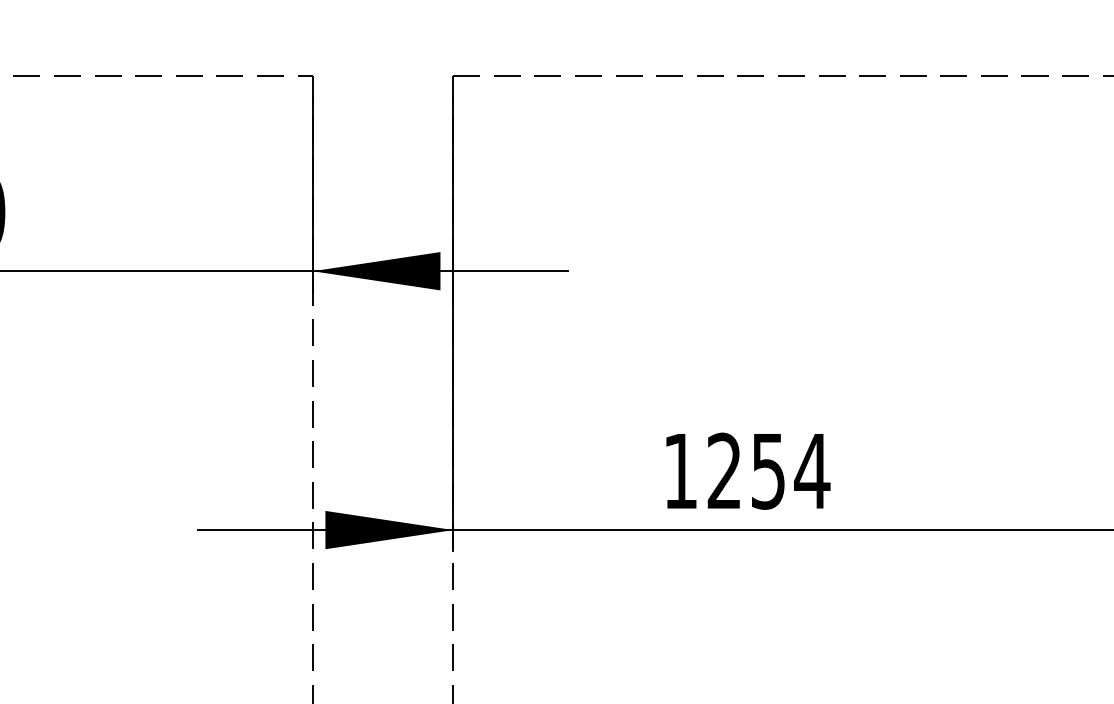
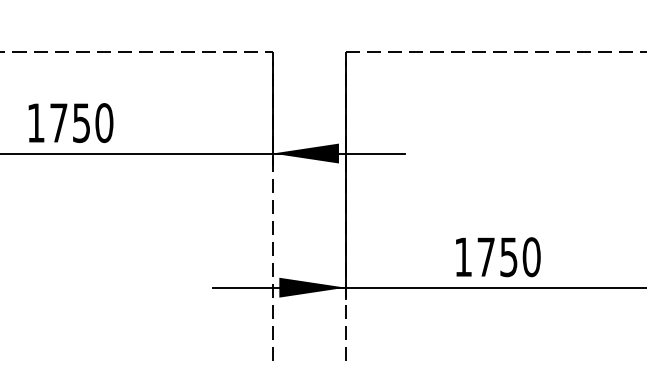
text: (769, 471) -> (509, 257), 1254 -> 1750

